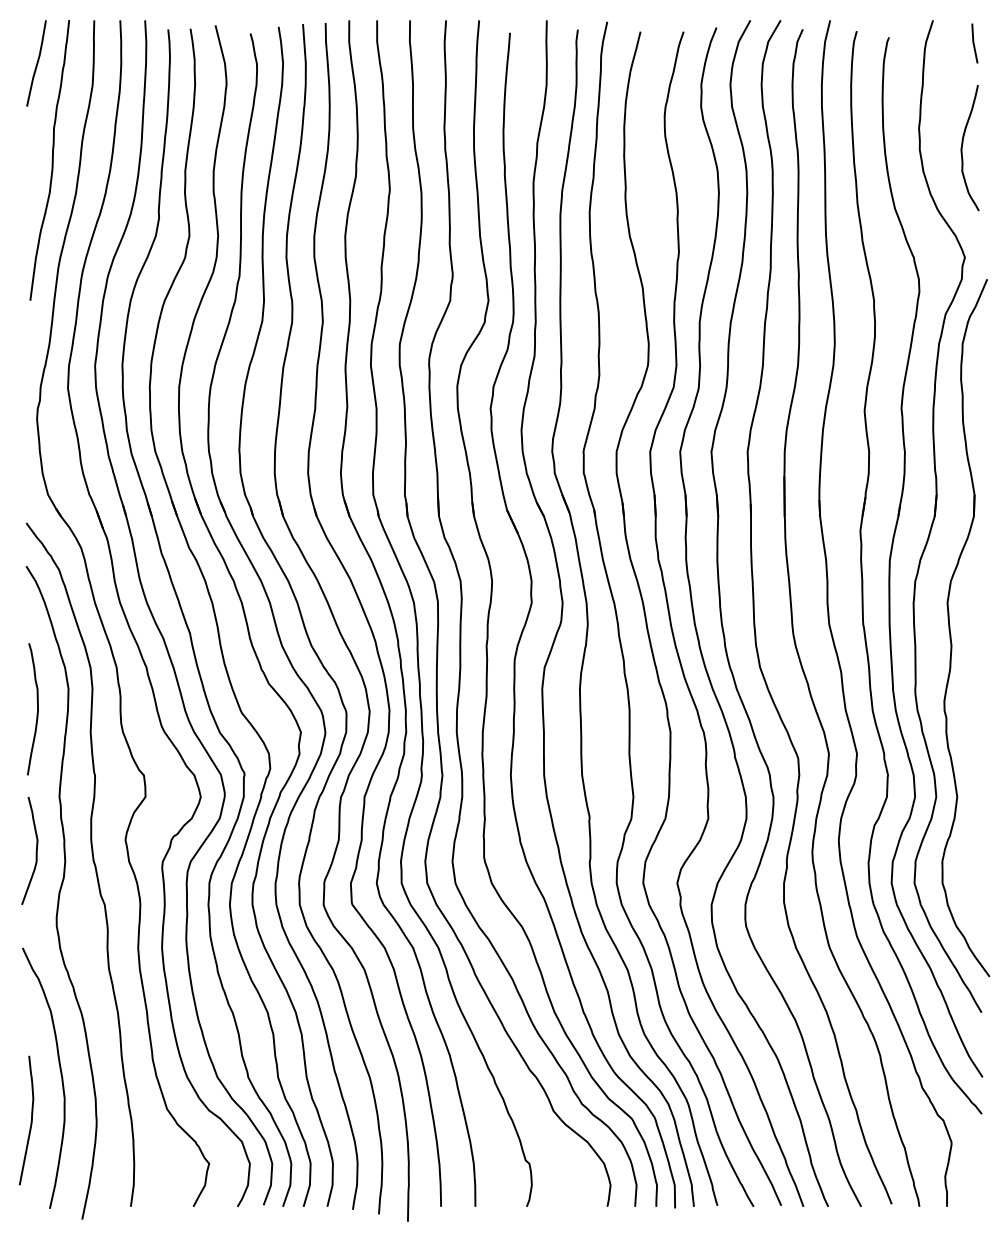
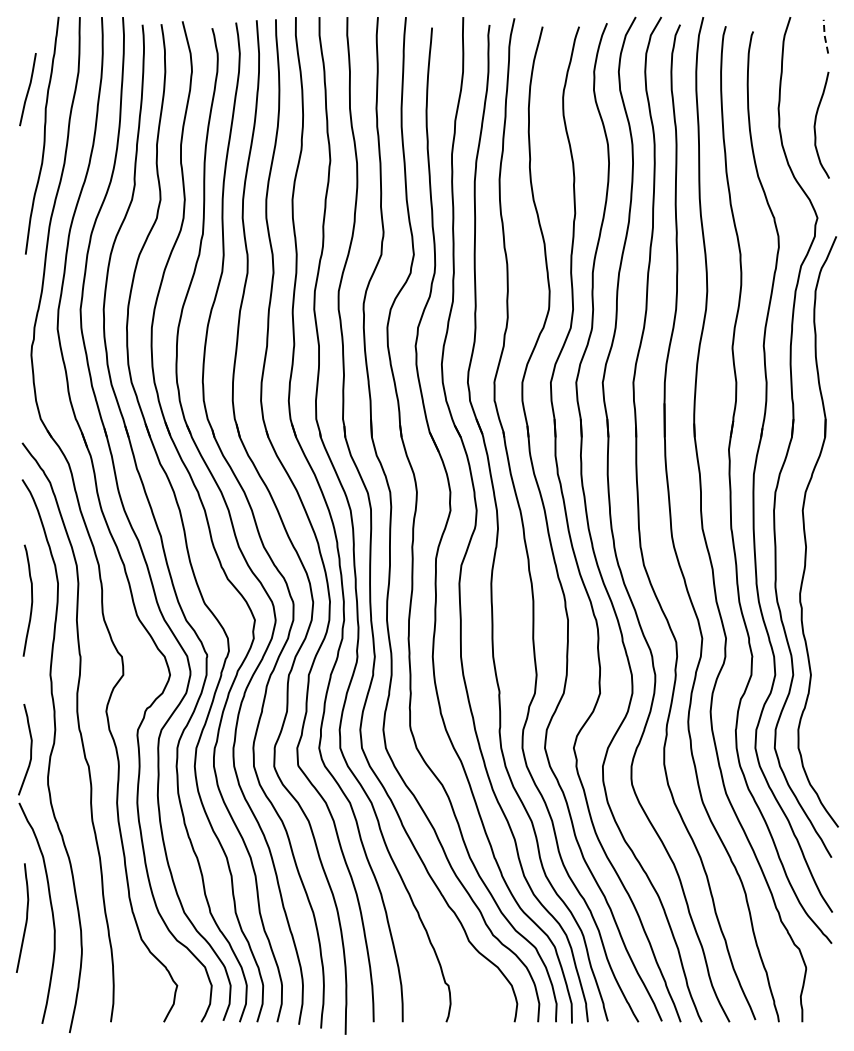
line: (973, 43) -> (824, 36), solid -> dashed
line: (35, 63) -> (27, 89), moved
curve: (35, 850) -> (30, 749), moved
curve: (31, 1119) -> (26, 917), moved

